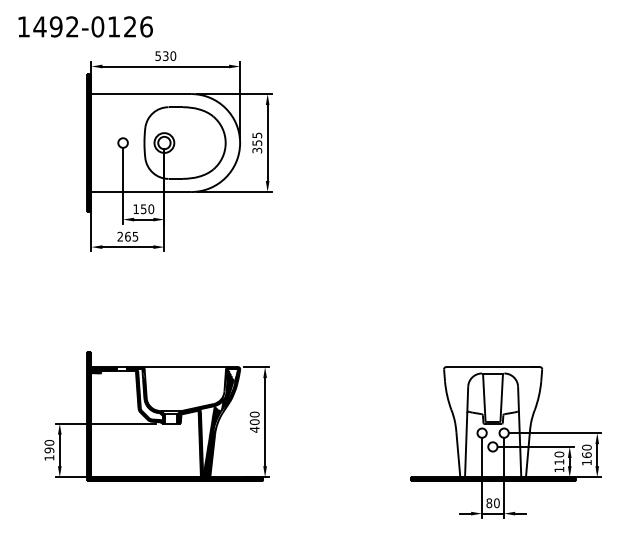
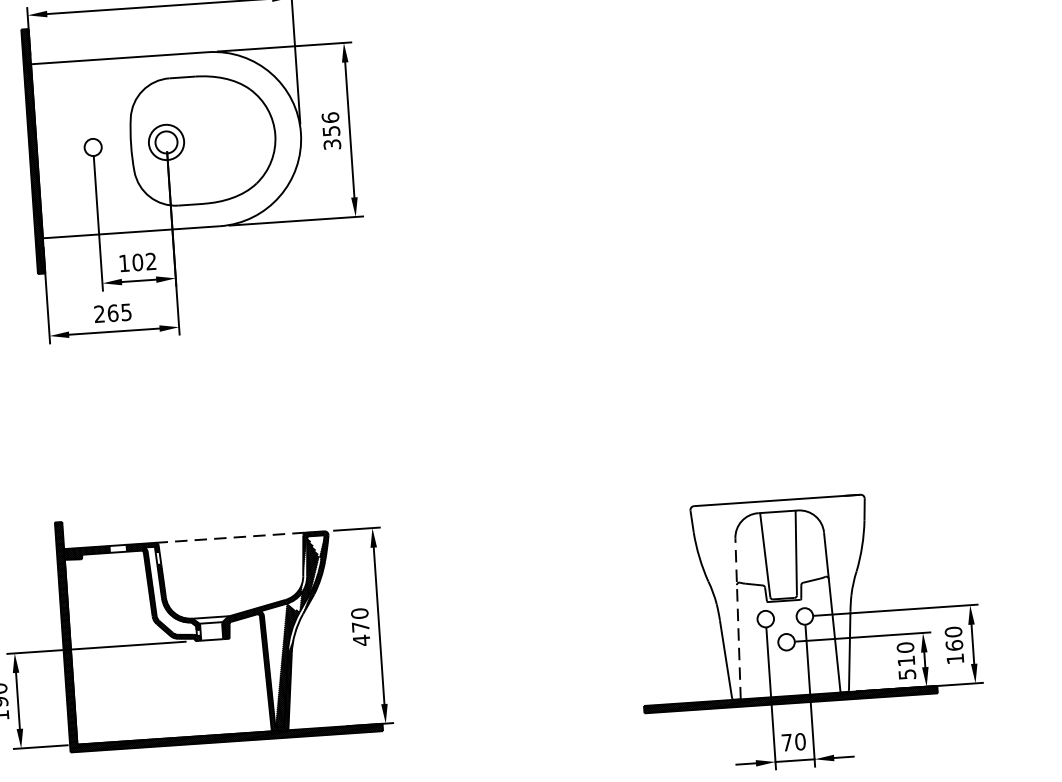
text: (257, 135) -> (330, 117), 355 -> 356
text: (147, 209) -> (144, 262), 150 -> 102
line: (185, 367) -> (231, 538), solid -> dashed
text: (254, 422) -> (360, 627), 400 -> 470
line: (466, 431) -> (737, 618), solid -> dashed
text: (559, 469) -> (907, 674), 110 -> 510
text: (489, 503) -> (787, 743), 80 -> 70

